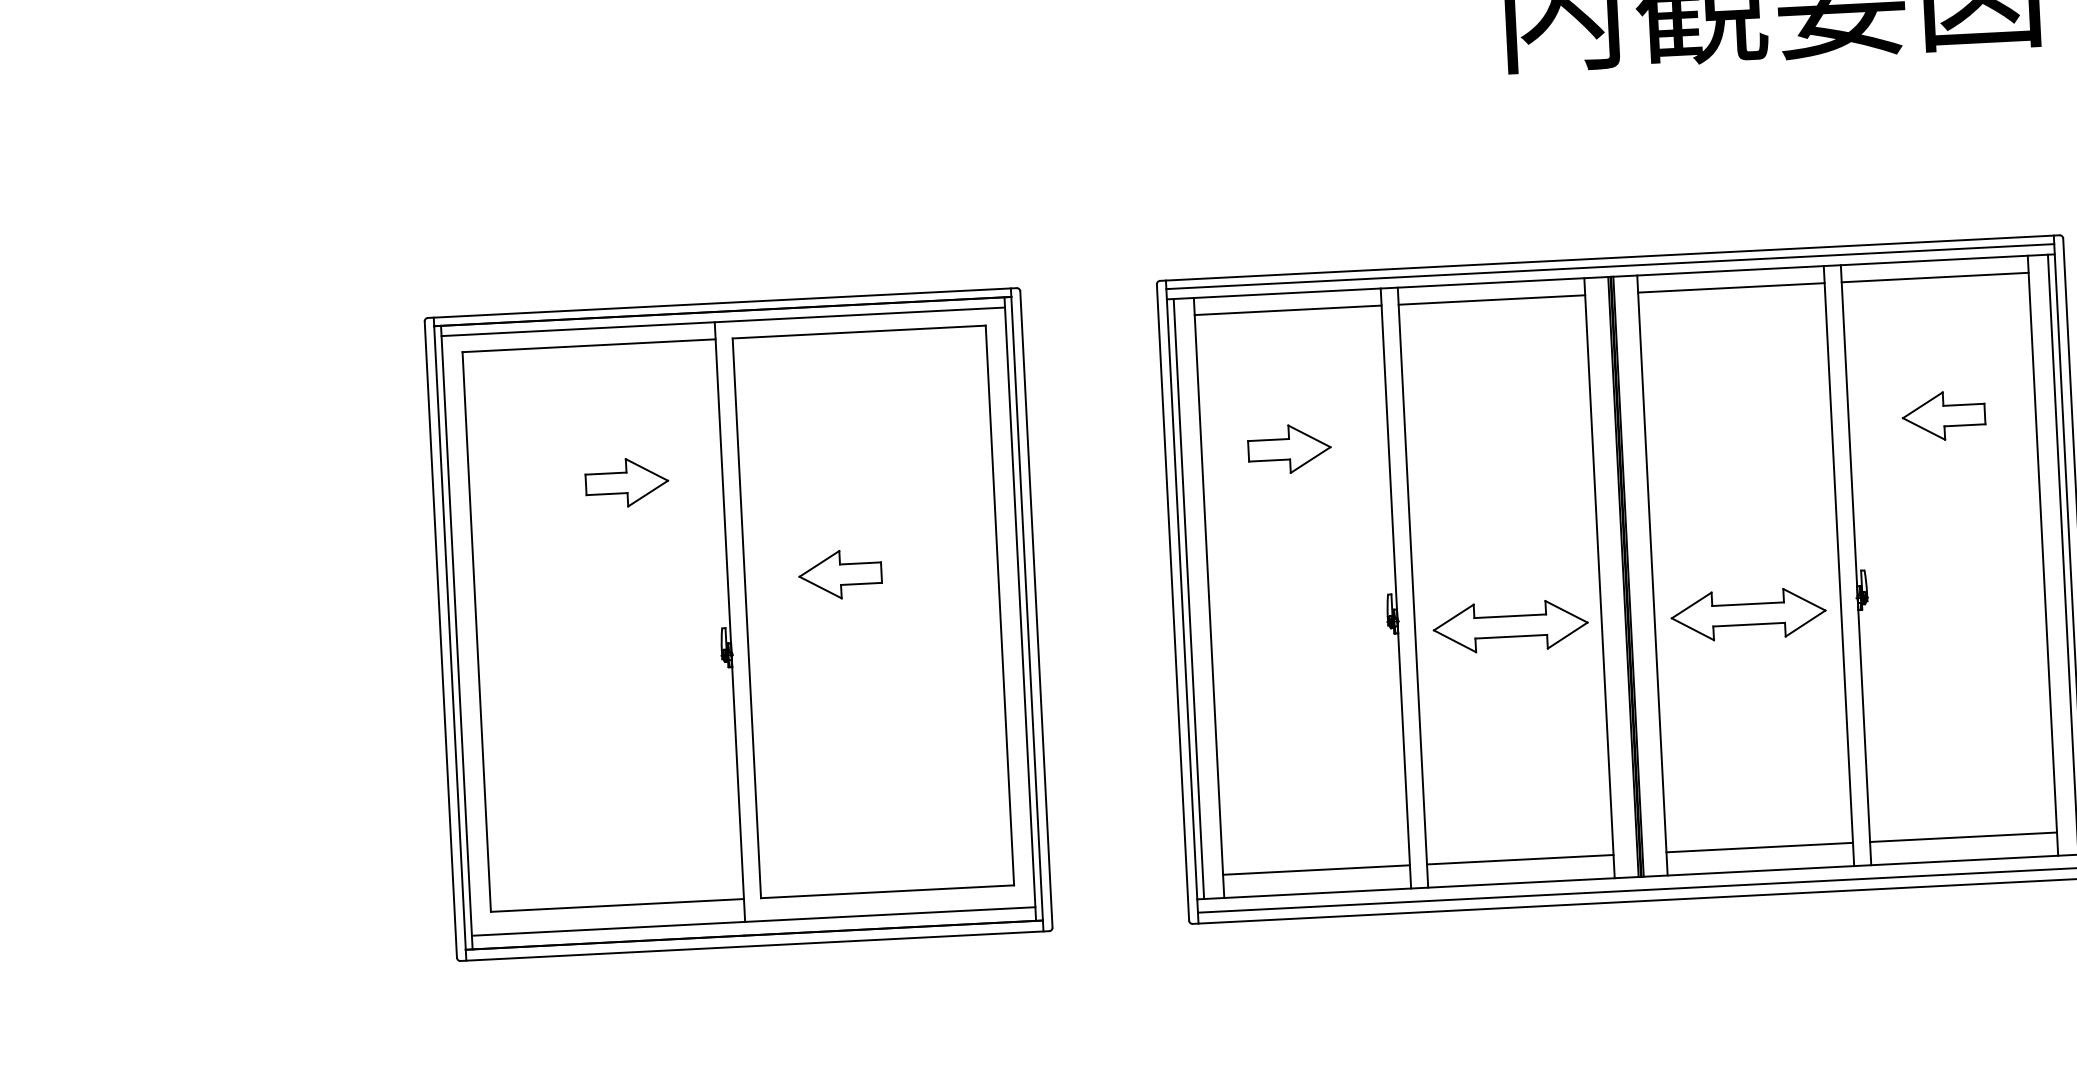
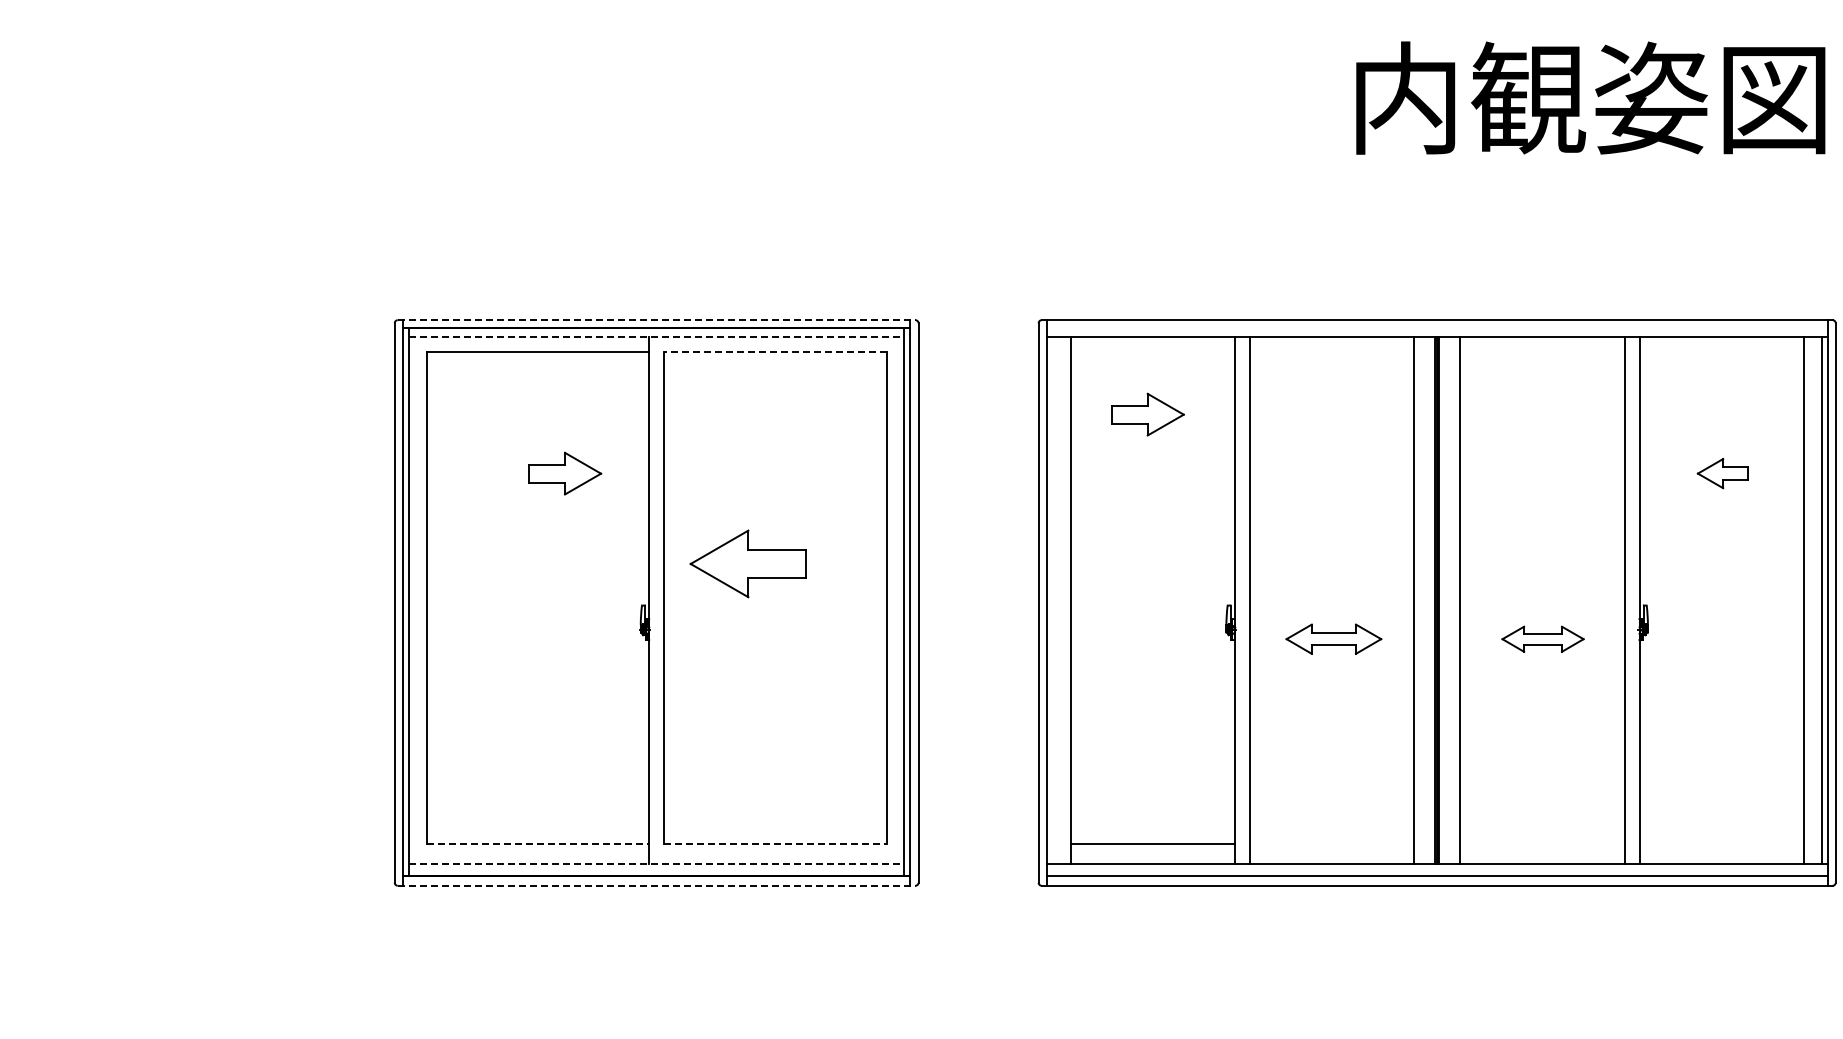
line: (1609, 266) -> (1436, 327), removed
line: (1934, 277) -> (1721, 351), removed
line: (1731, 287) -> (1542, 351), removed
line: (1491, 299) -> (1331, 351), removed
line: (722, 303) -> (656, 320), solid -> dashed
line: (1287, 310) -> (1152, 351), removed
line: (723, 321) -> (656, 336), solid -> dashed
line: (858, 331) -> (774, 351), solid -> dashed
part: (1943, 415) -> (1722, 473), size x0.7
part: (1289, 449) -> (1147, 414), moved
part: (839, 574) -> (747, 563), size x1.6
line: (1188, 598) -> (1052, 600), removed
part: (1747, 615) -> (1542, 639), size x0.6
part: (1510, 627) -> (1333, 639), size x0.7
line: (1963, 837) -> (1721, 844), removed
line: (1759, 848) -> (1542, 844), removed
line: (1519, 860) -> (1331, 844), removed
line: (887, 892) -> (775, 844), solid -> dashed
line: (618, 905) -> (538, 844), solid -> dashed
line: (753, 921) -> (656, 864), solid -> dashed
line: (754, 945) -> (656, 885), solid -> dashed

